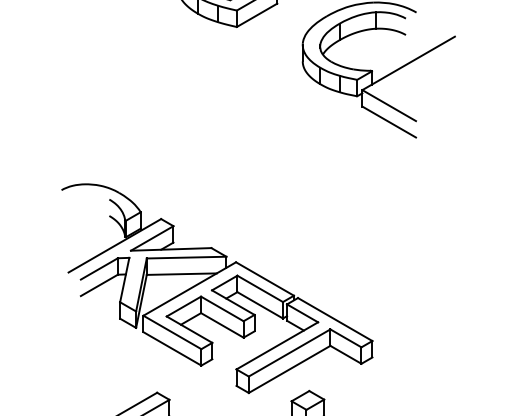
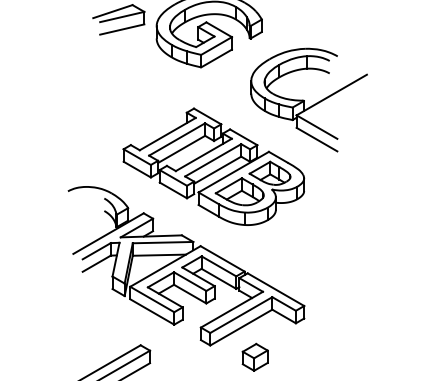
part: (253, 157) -> (213, 166), added

